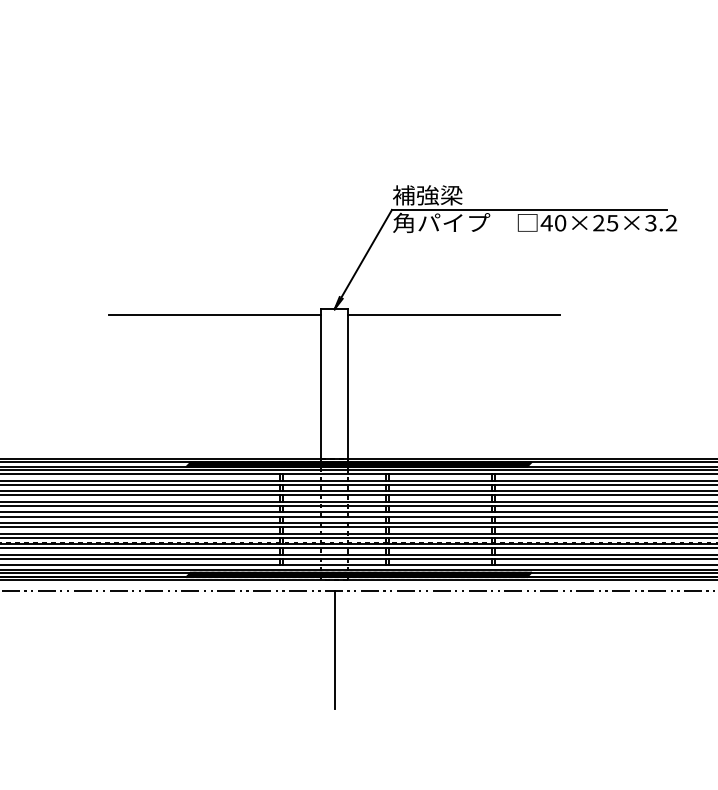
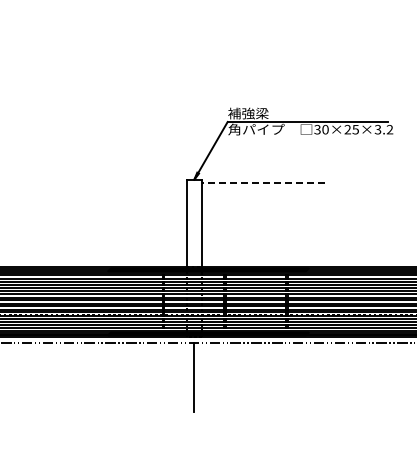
text: (546, 222) -> (317, 129), 40×25×3.2 -> 30×25×3.2
line: (214, 314) -> (124, 182), removed
line: (453, 314) -> (263, 182), solid -> dashed

